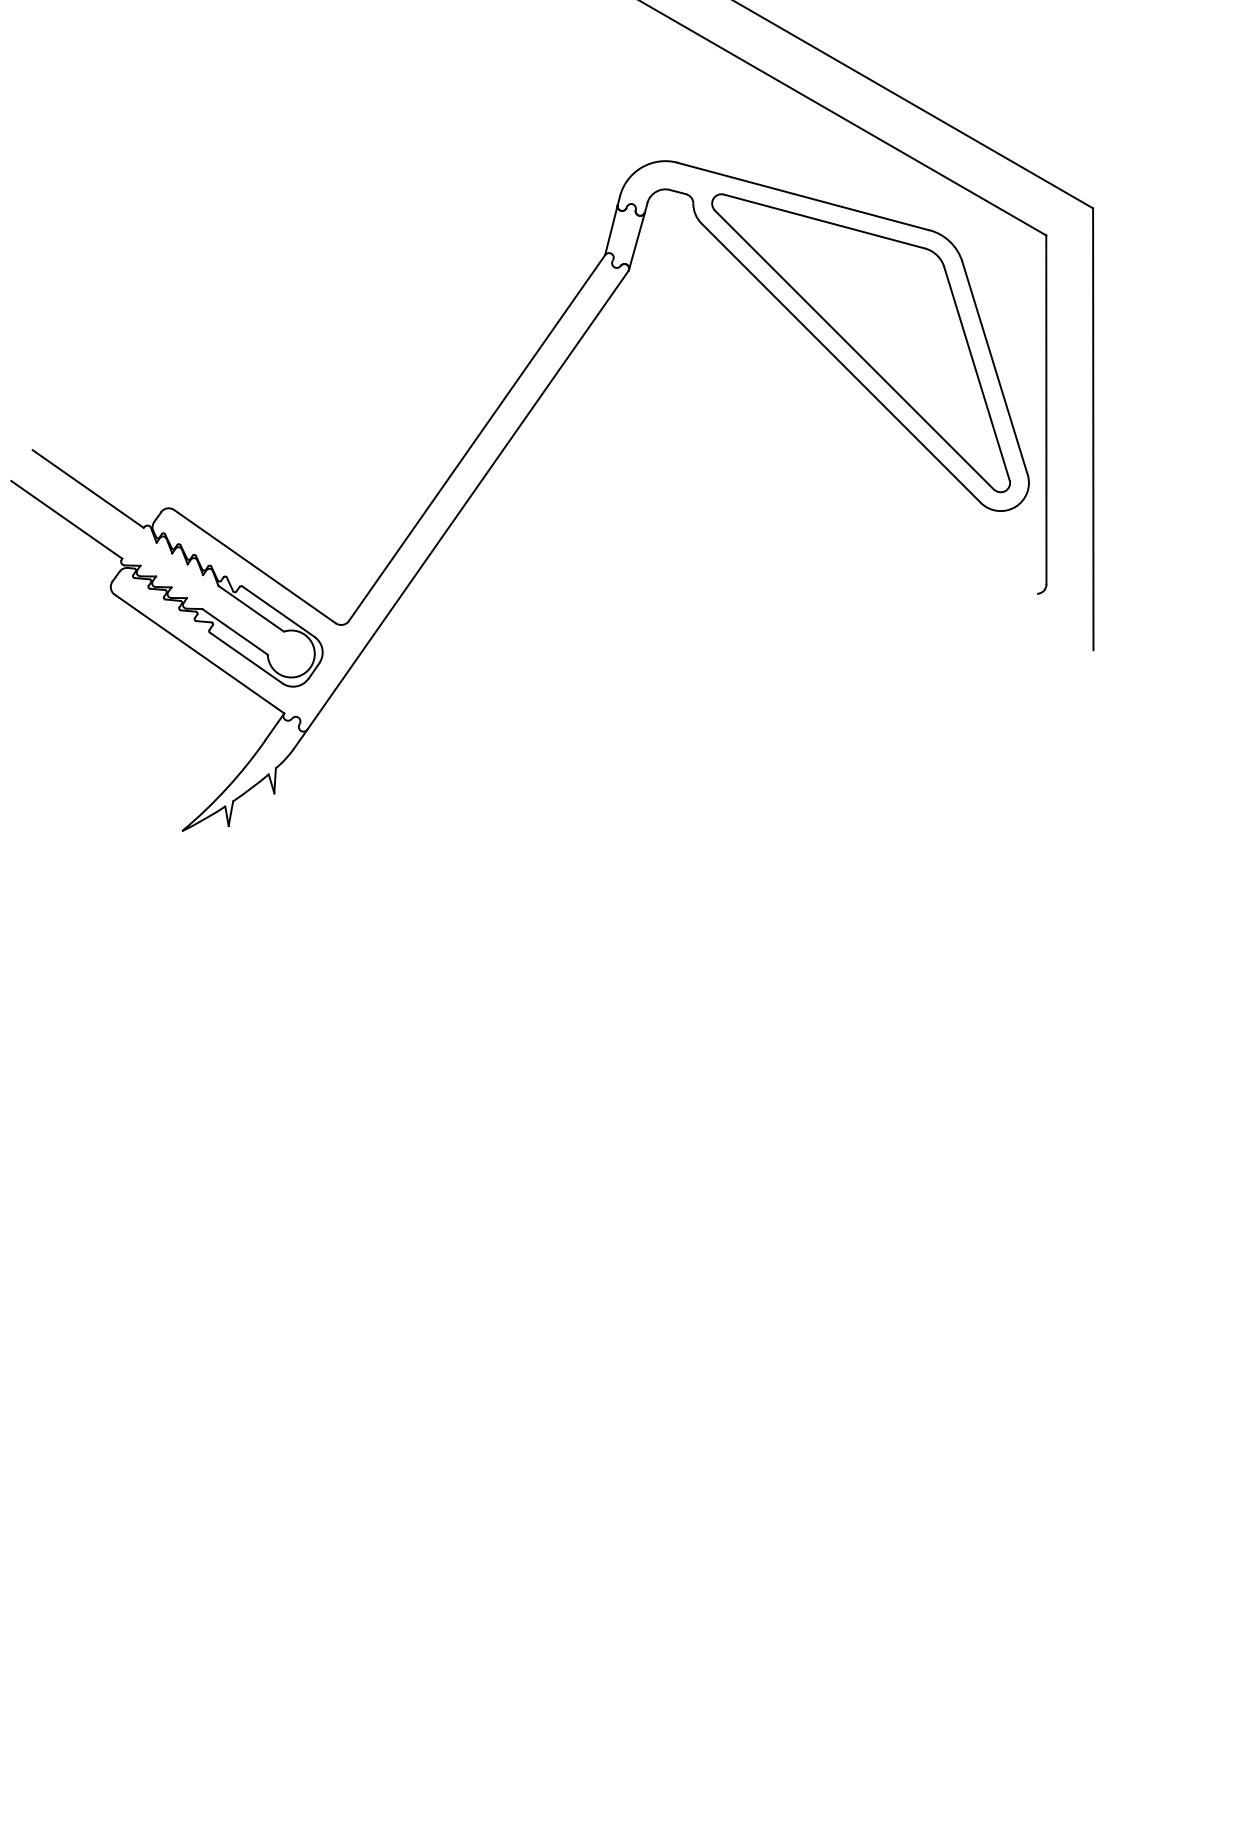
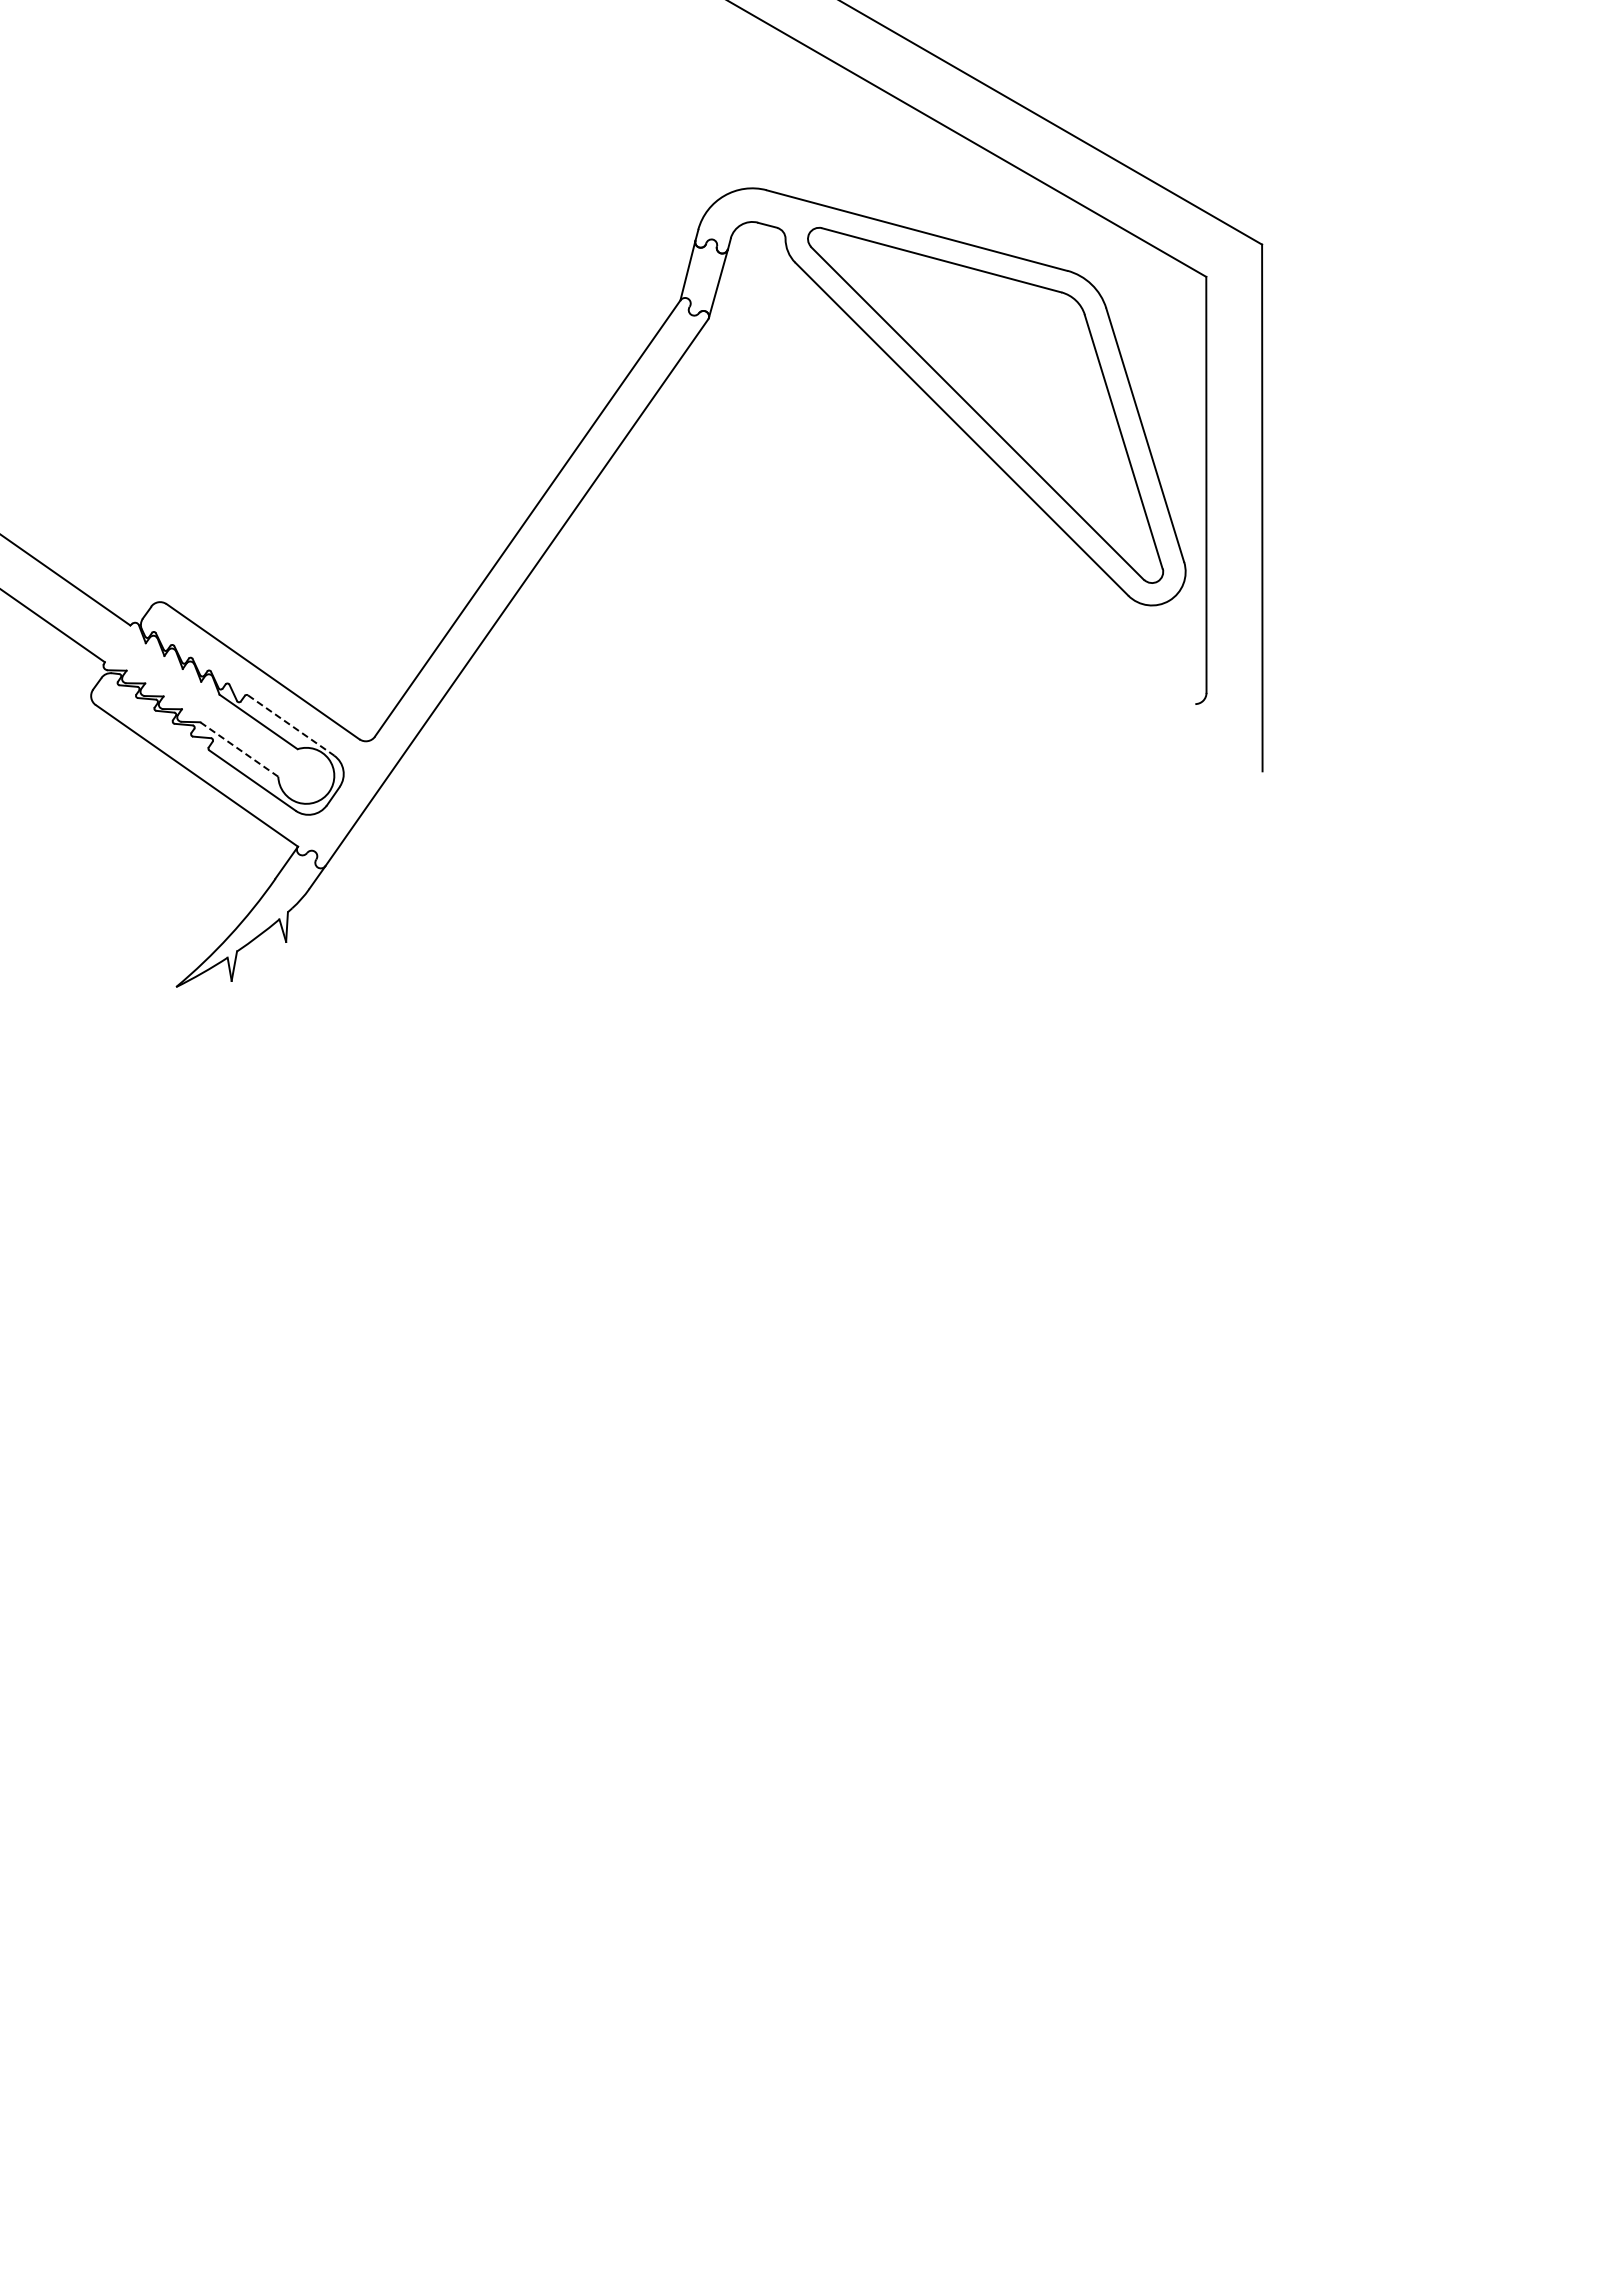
line: (278, 611) -> (291, 725), solid -> dashed
line: (235, 631) -> (239, 749), solid -> dashed

